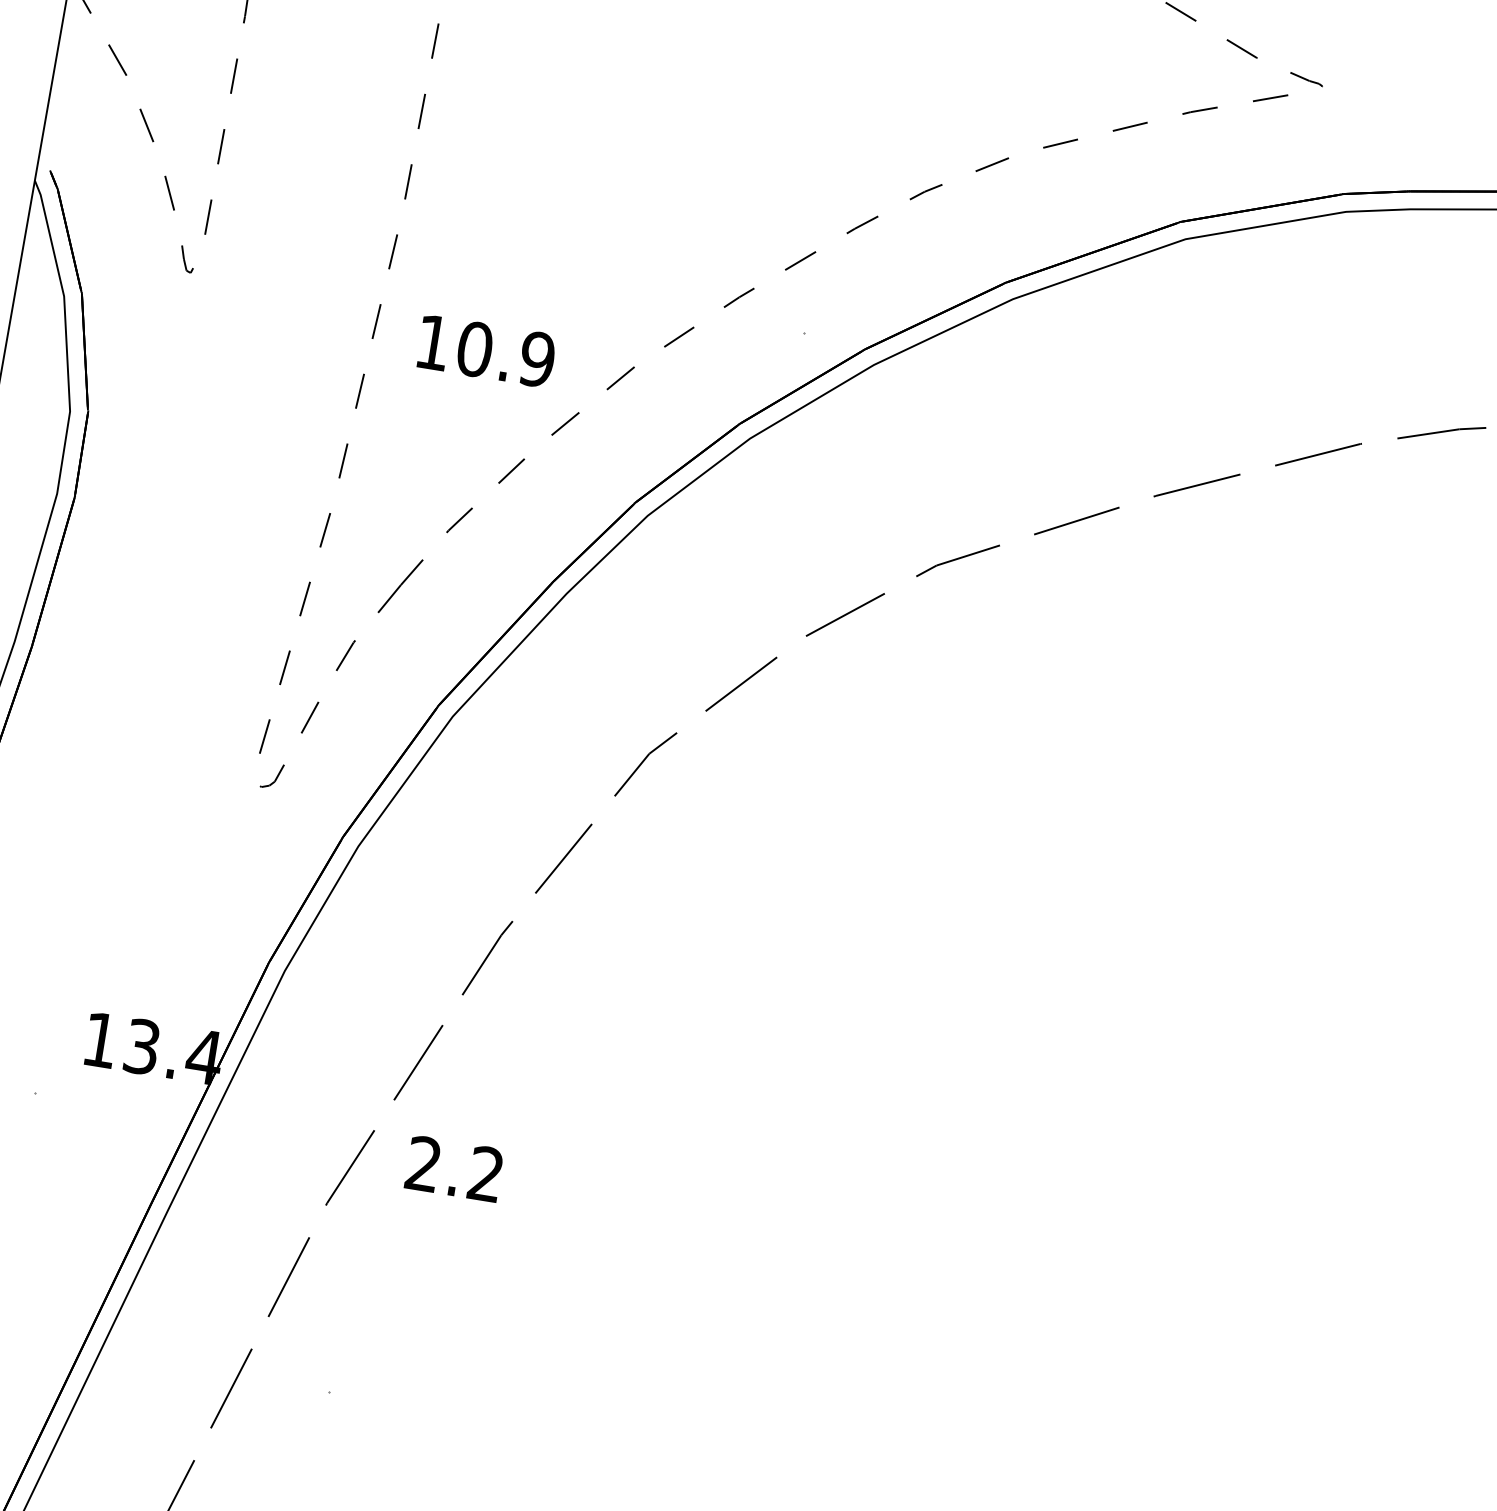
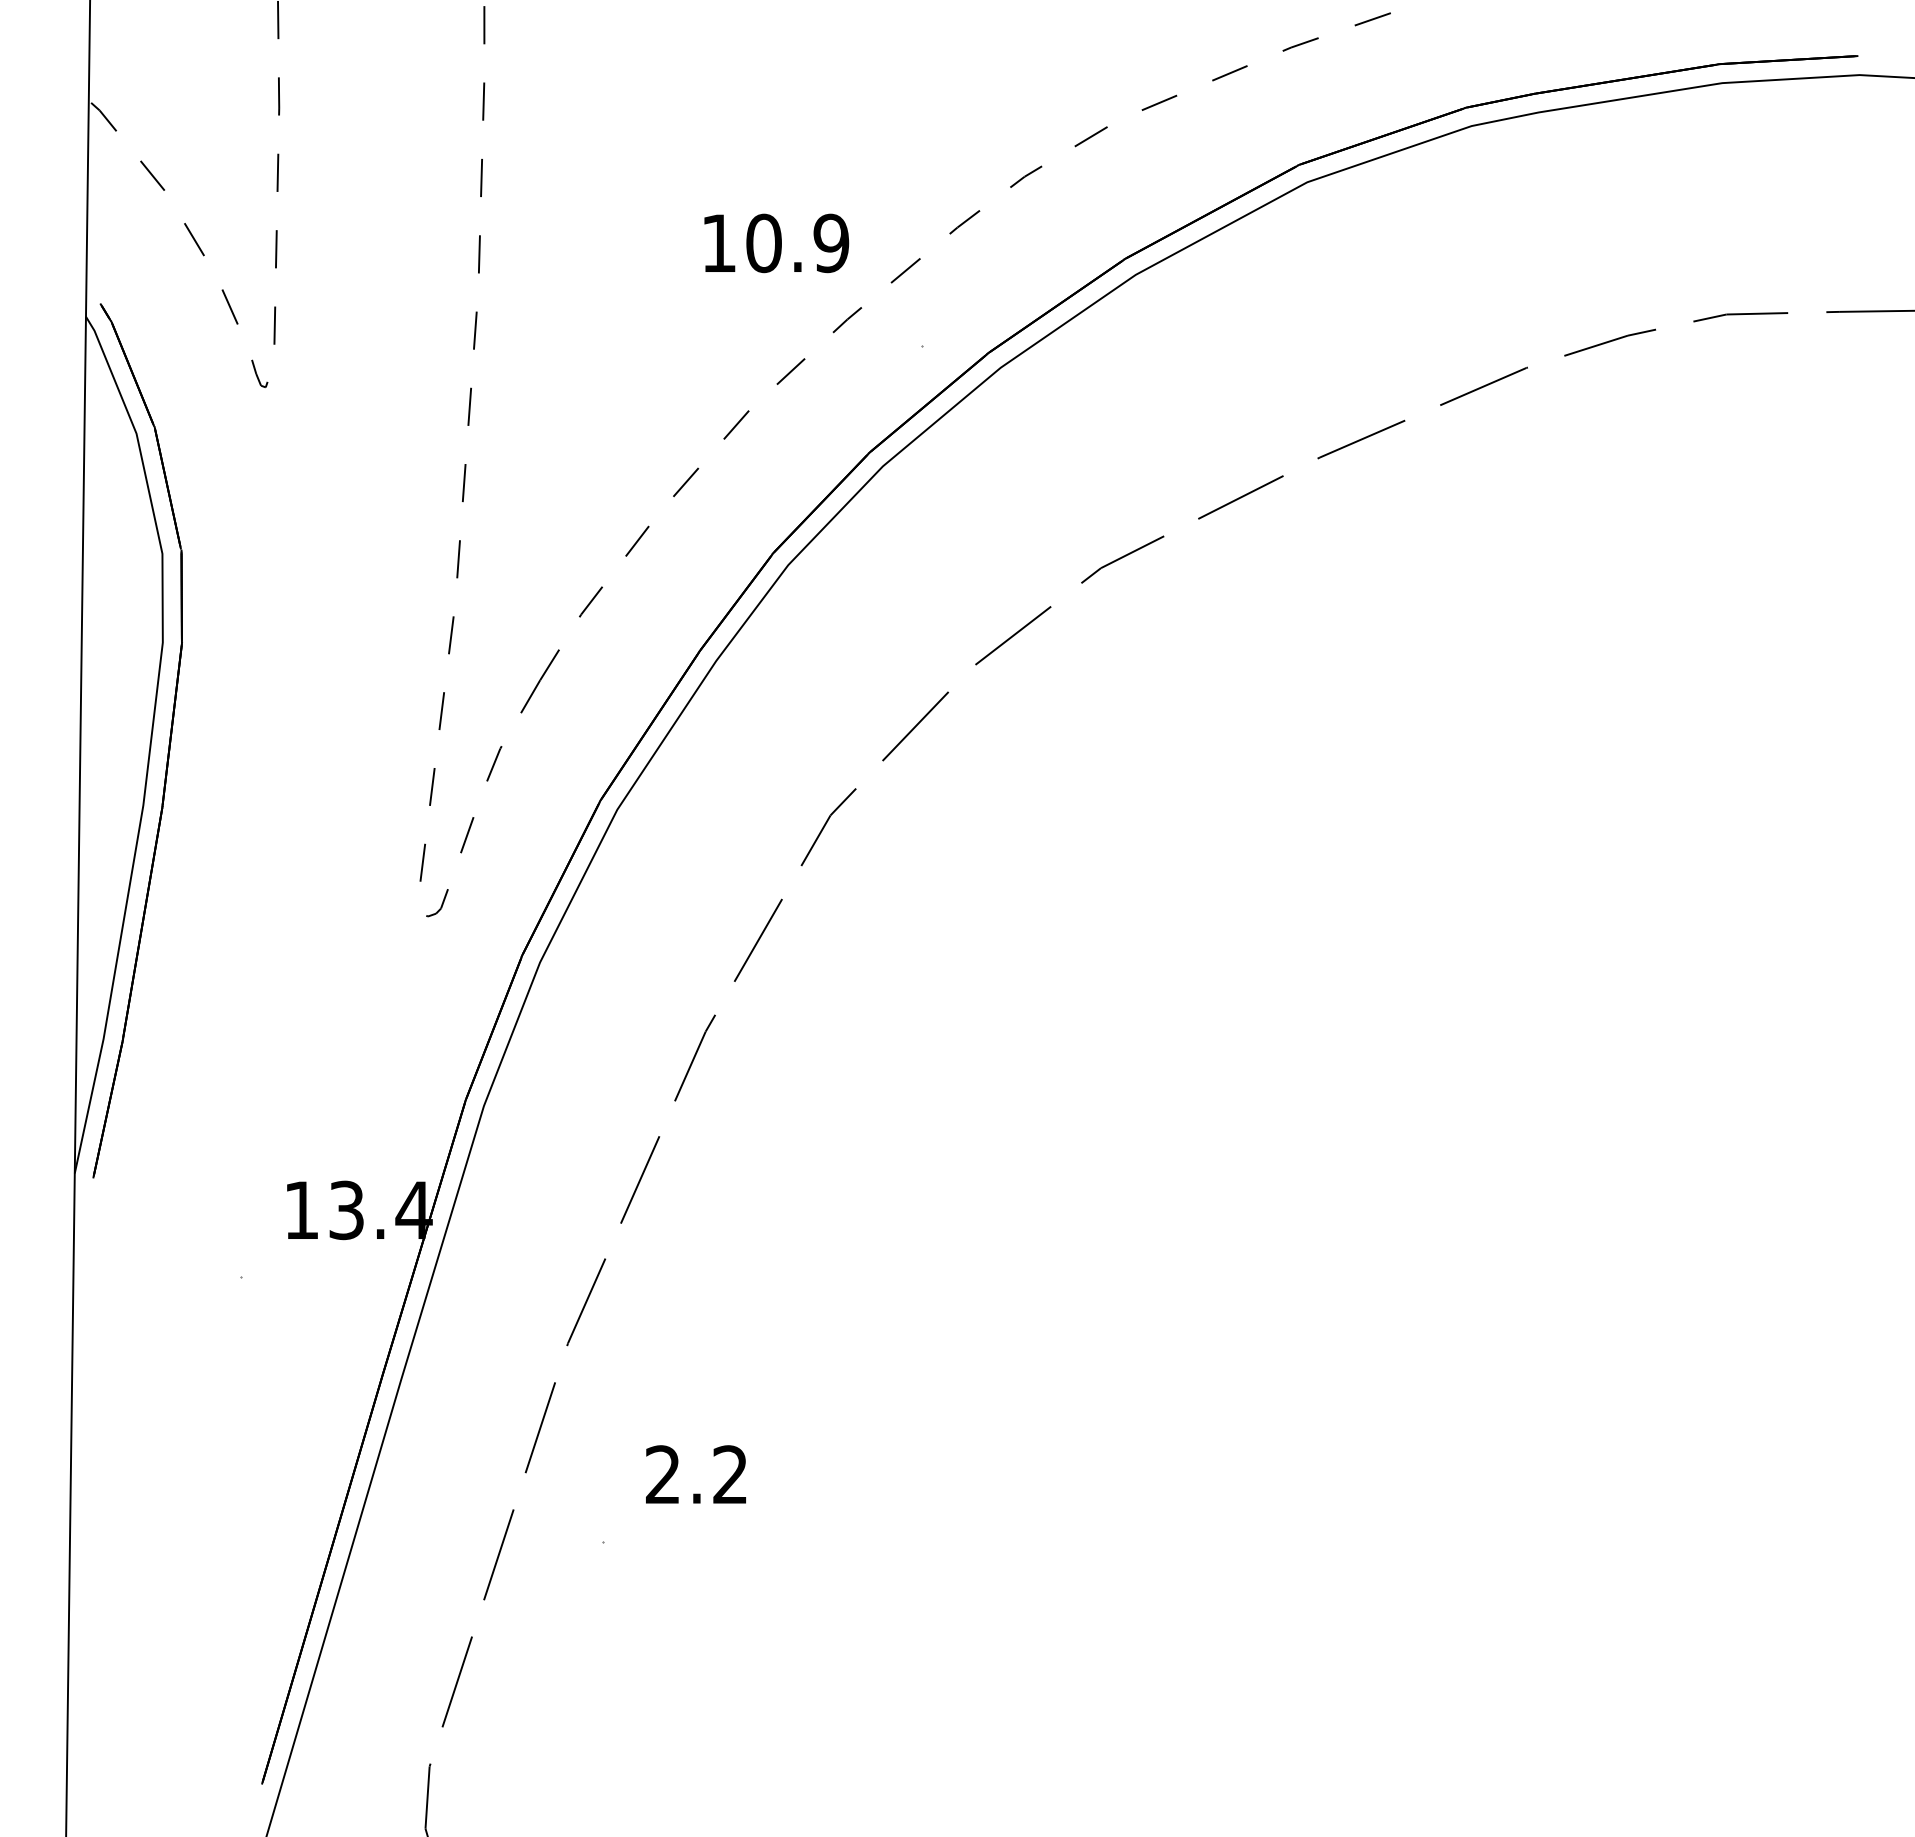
text: (486, 351) -> (776, 243), moved
text: (453, 1168) -> (695, 1474), moved

